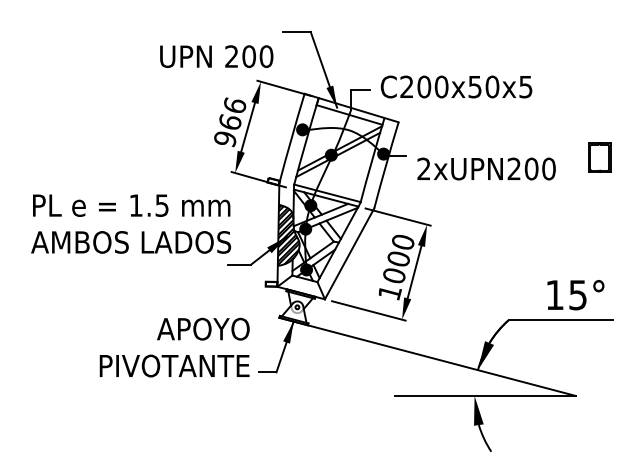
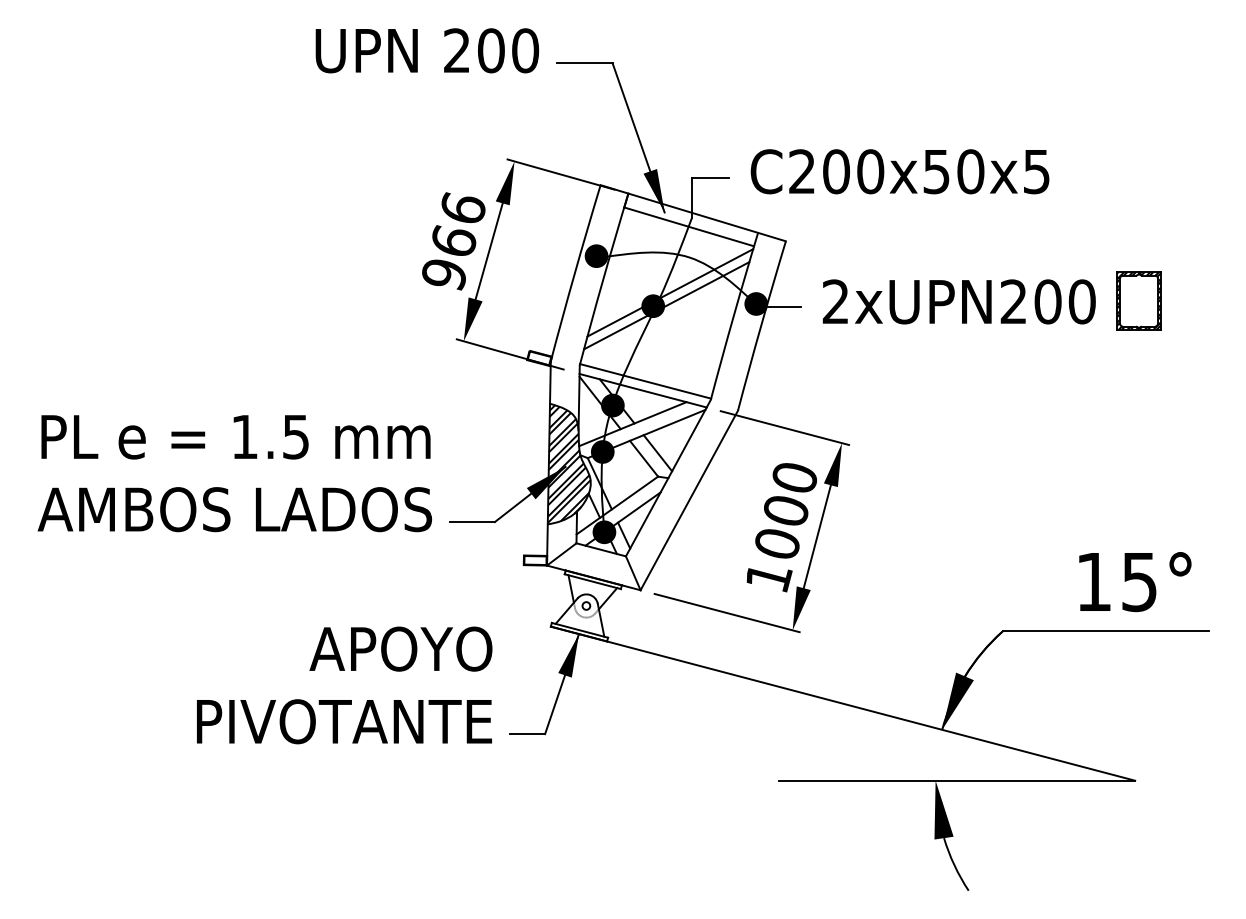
text: (216, 56) -> (426, 50), moved
part: (599, 157) -> (1138, 300), moved
text: (486, 168) -> (959, 300), moved
text: (131, 223) -> (235, 472), moved

